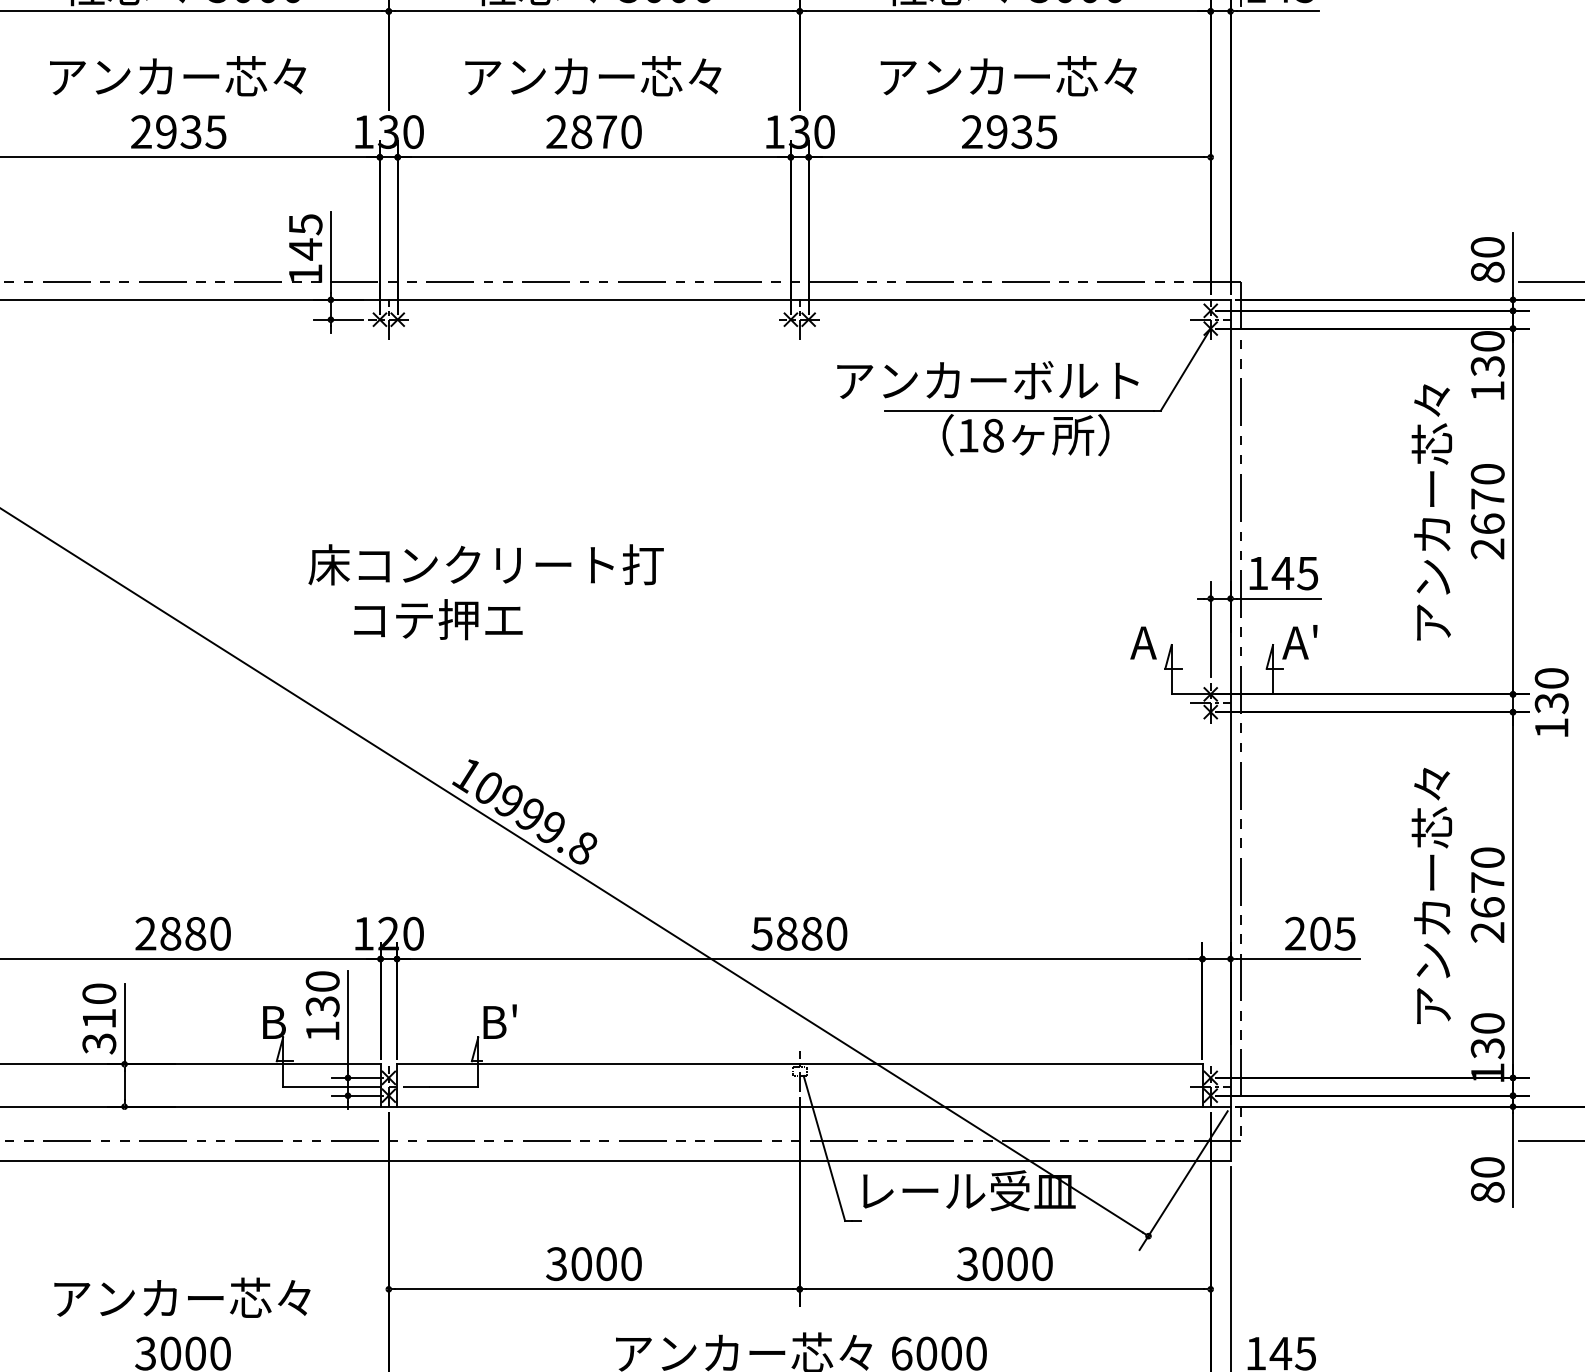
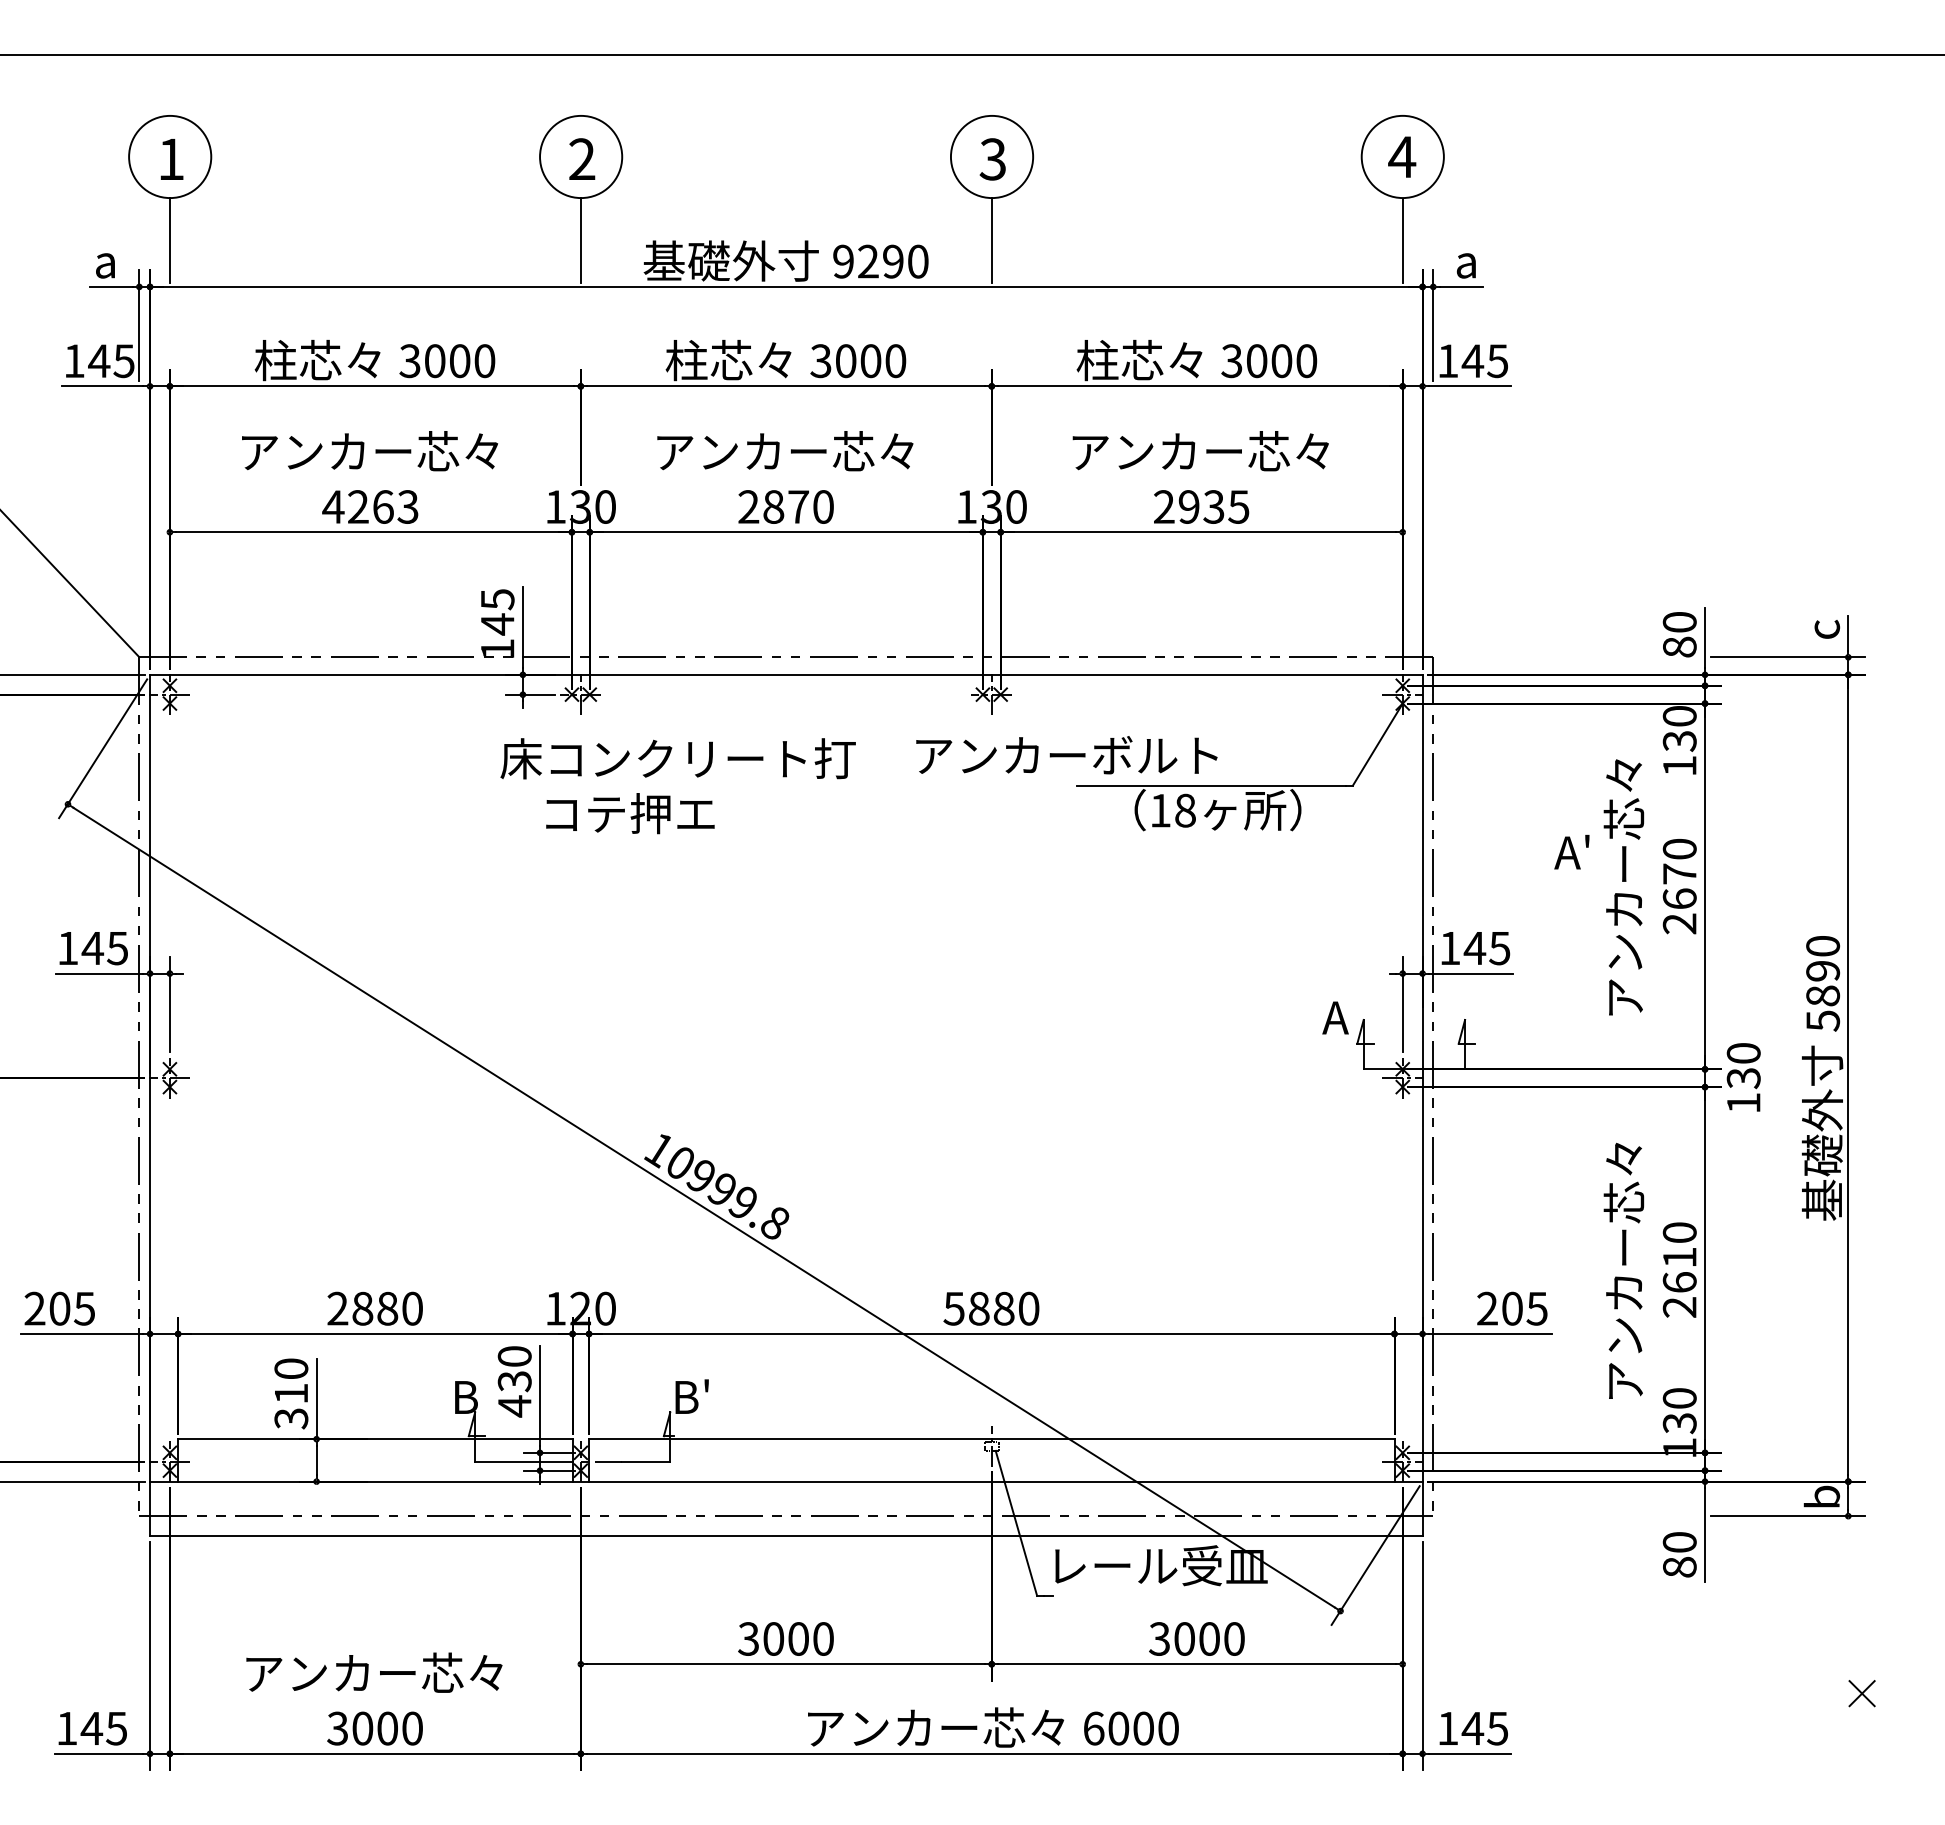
text: (178, 131) -> (370, 506), 2935 -> 4263
text: (987, 380) -> (1066, 755), moved
text: (485, 592) -> (677, 786), moved
text: (1299, 642) -> (1571, 852), moved
text: (1487, 882) -> (1679, 1257), 2670 -> 2610
text: (322, 1031) -> (514, 1406), 130 -> 430

